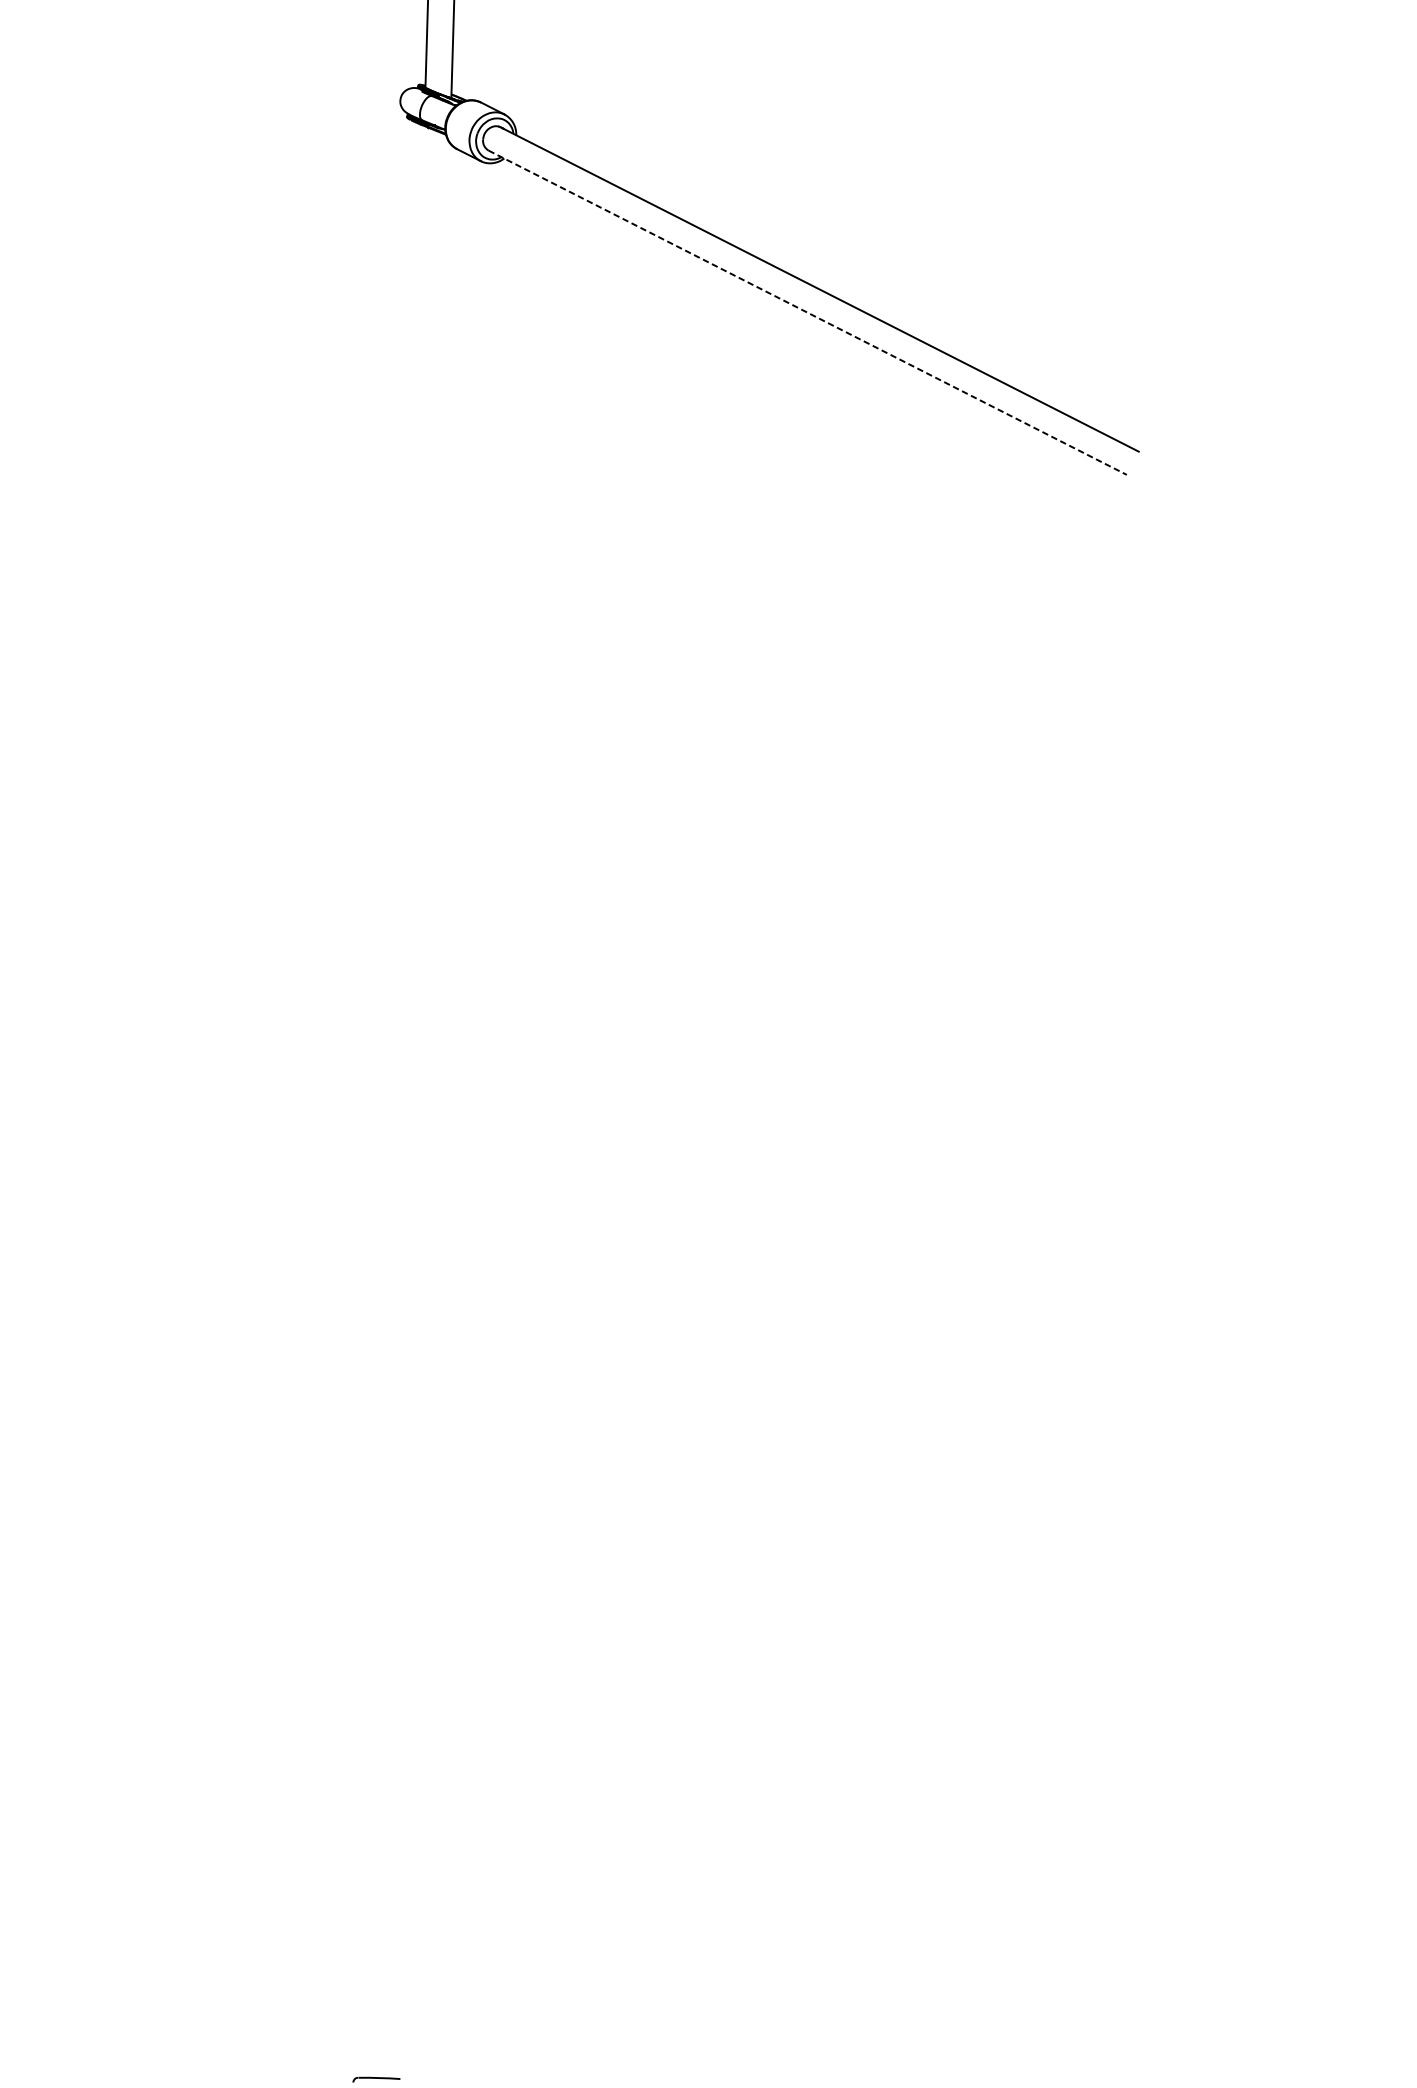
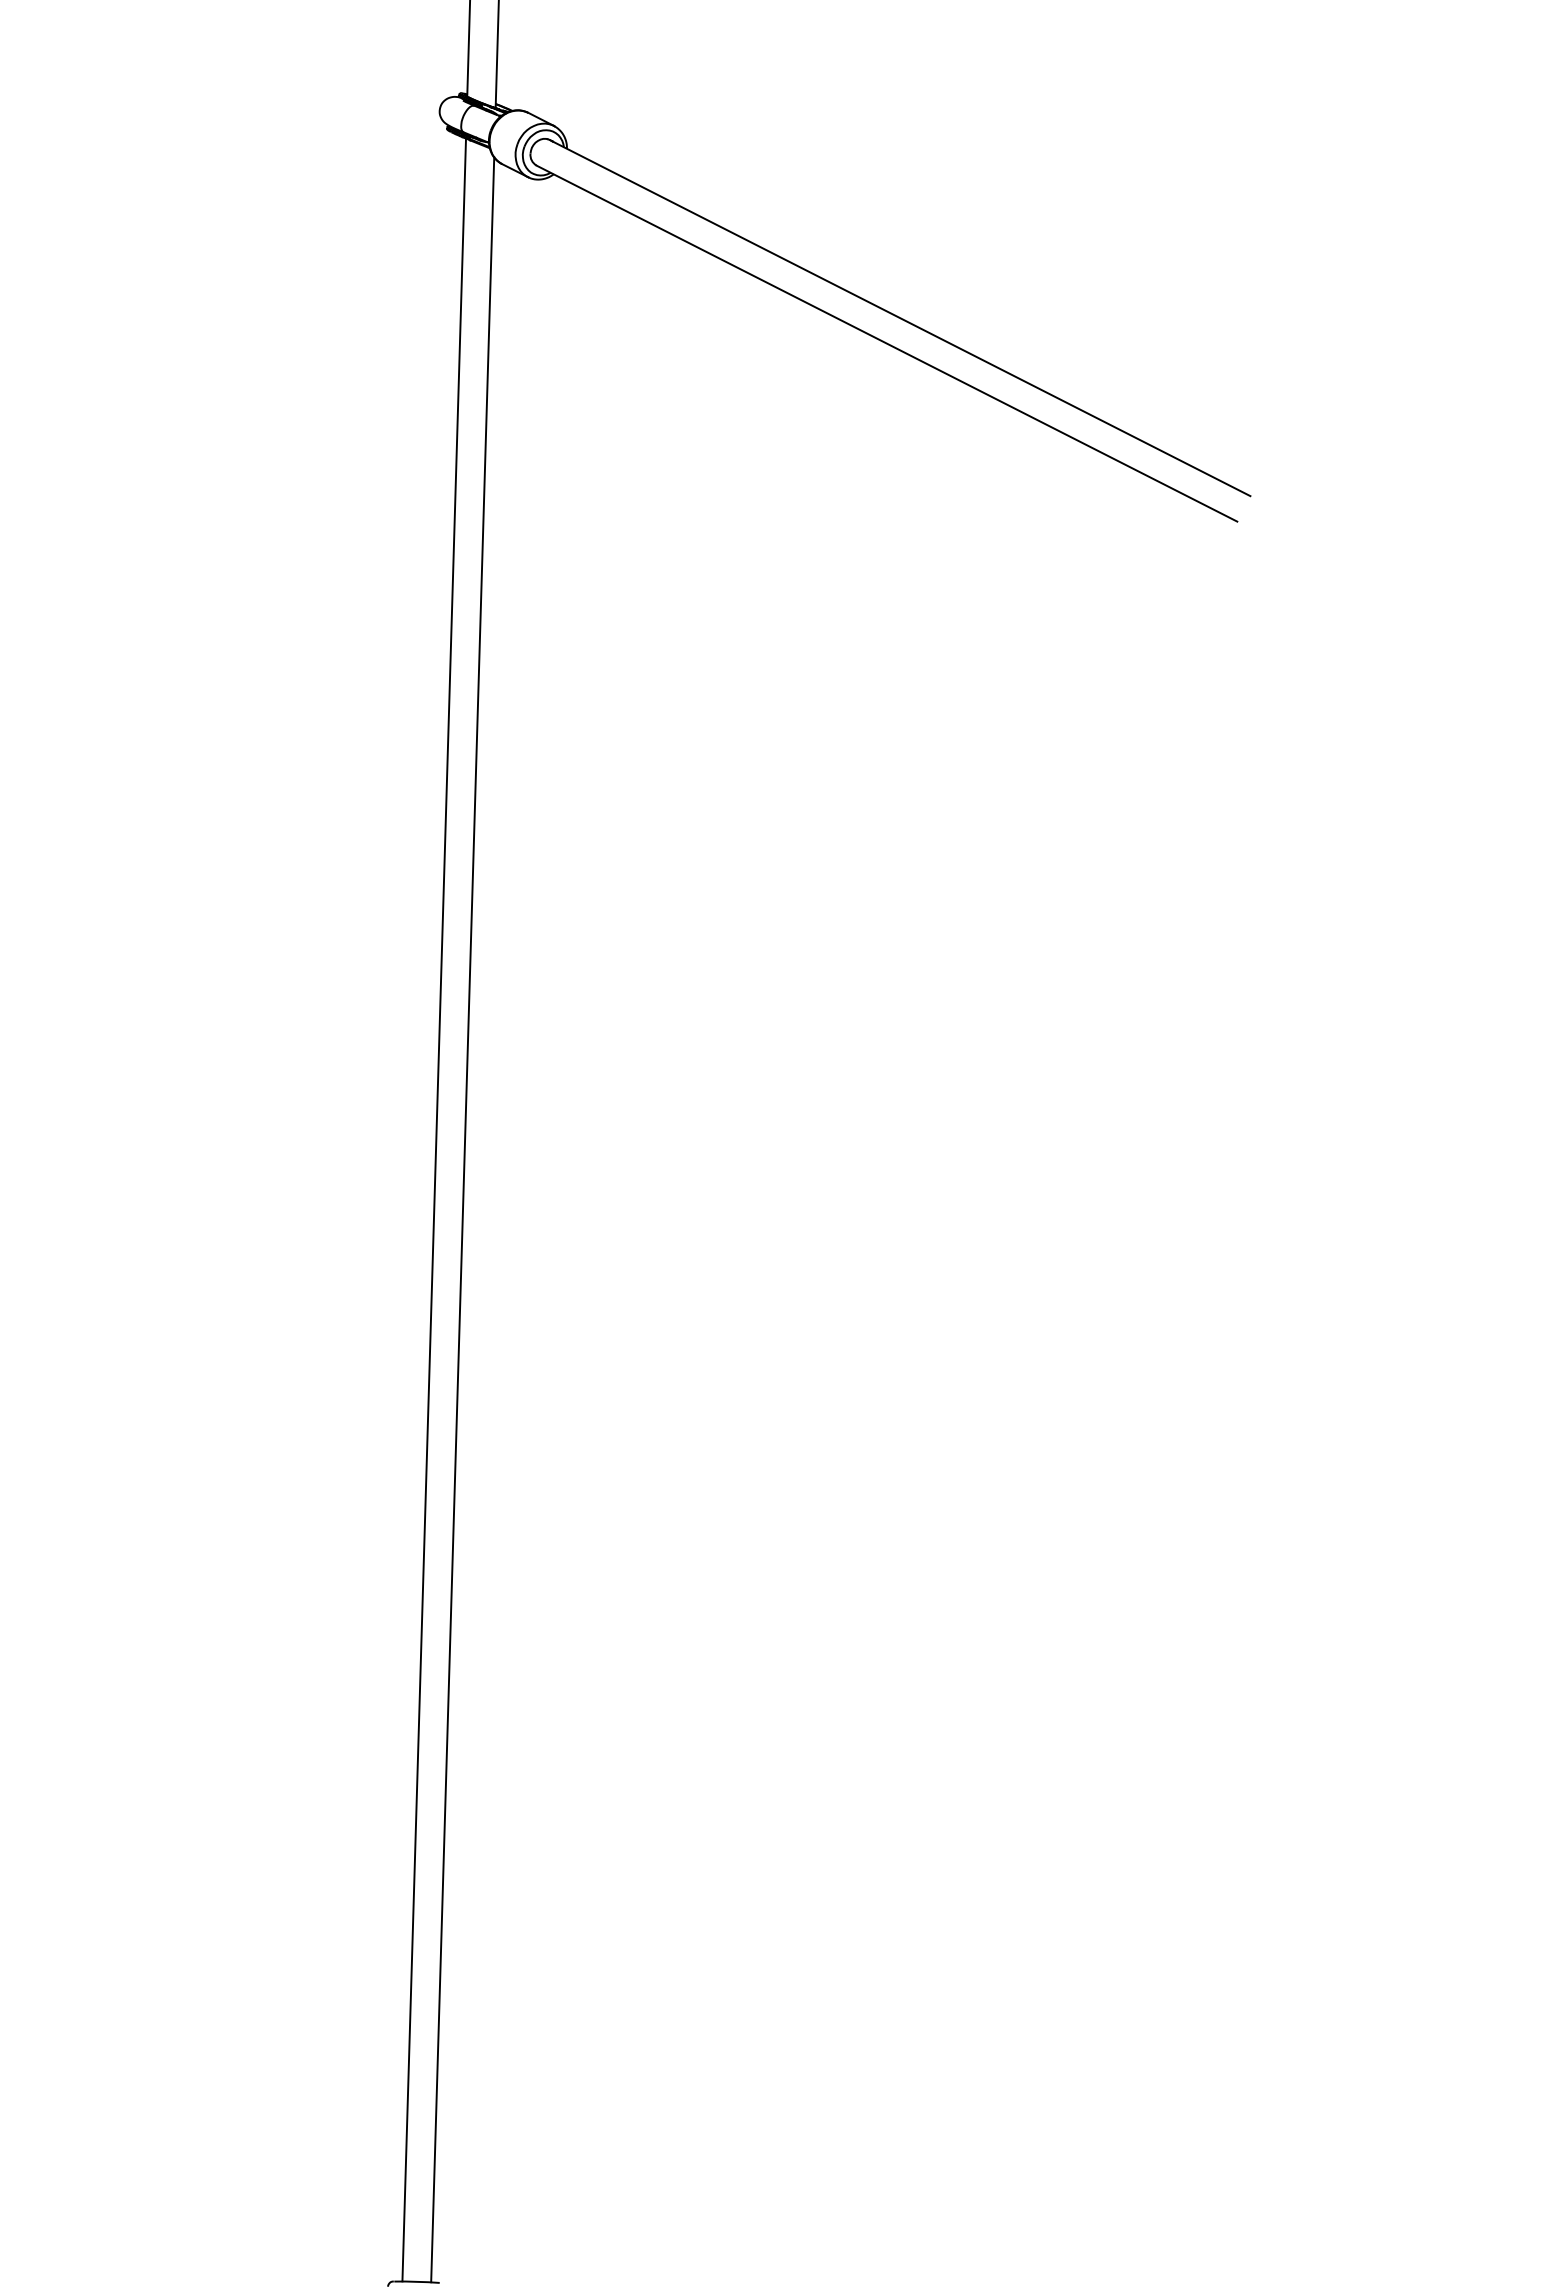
line: (807, 312) -> (886, 343), dashed -> solid
line: (395, 1101) -> (434, 1209), added
line: (421, 1110) -> (462, 1219), added

